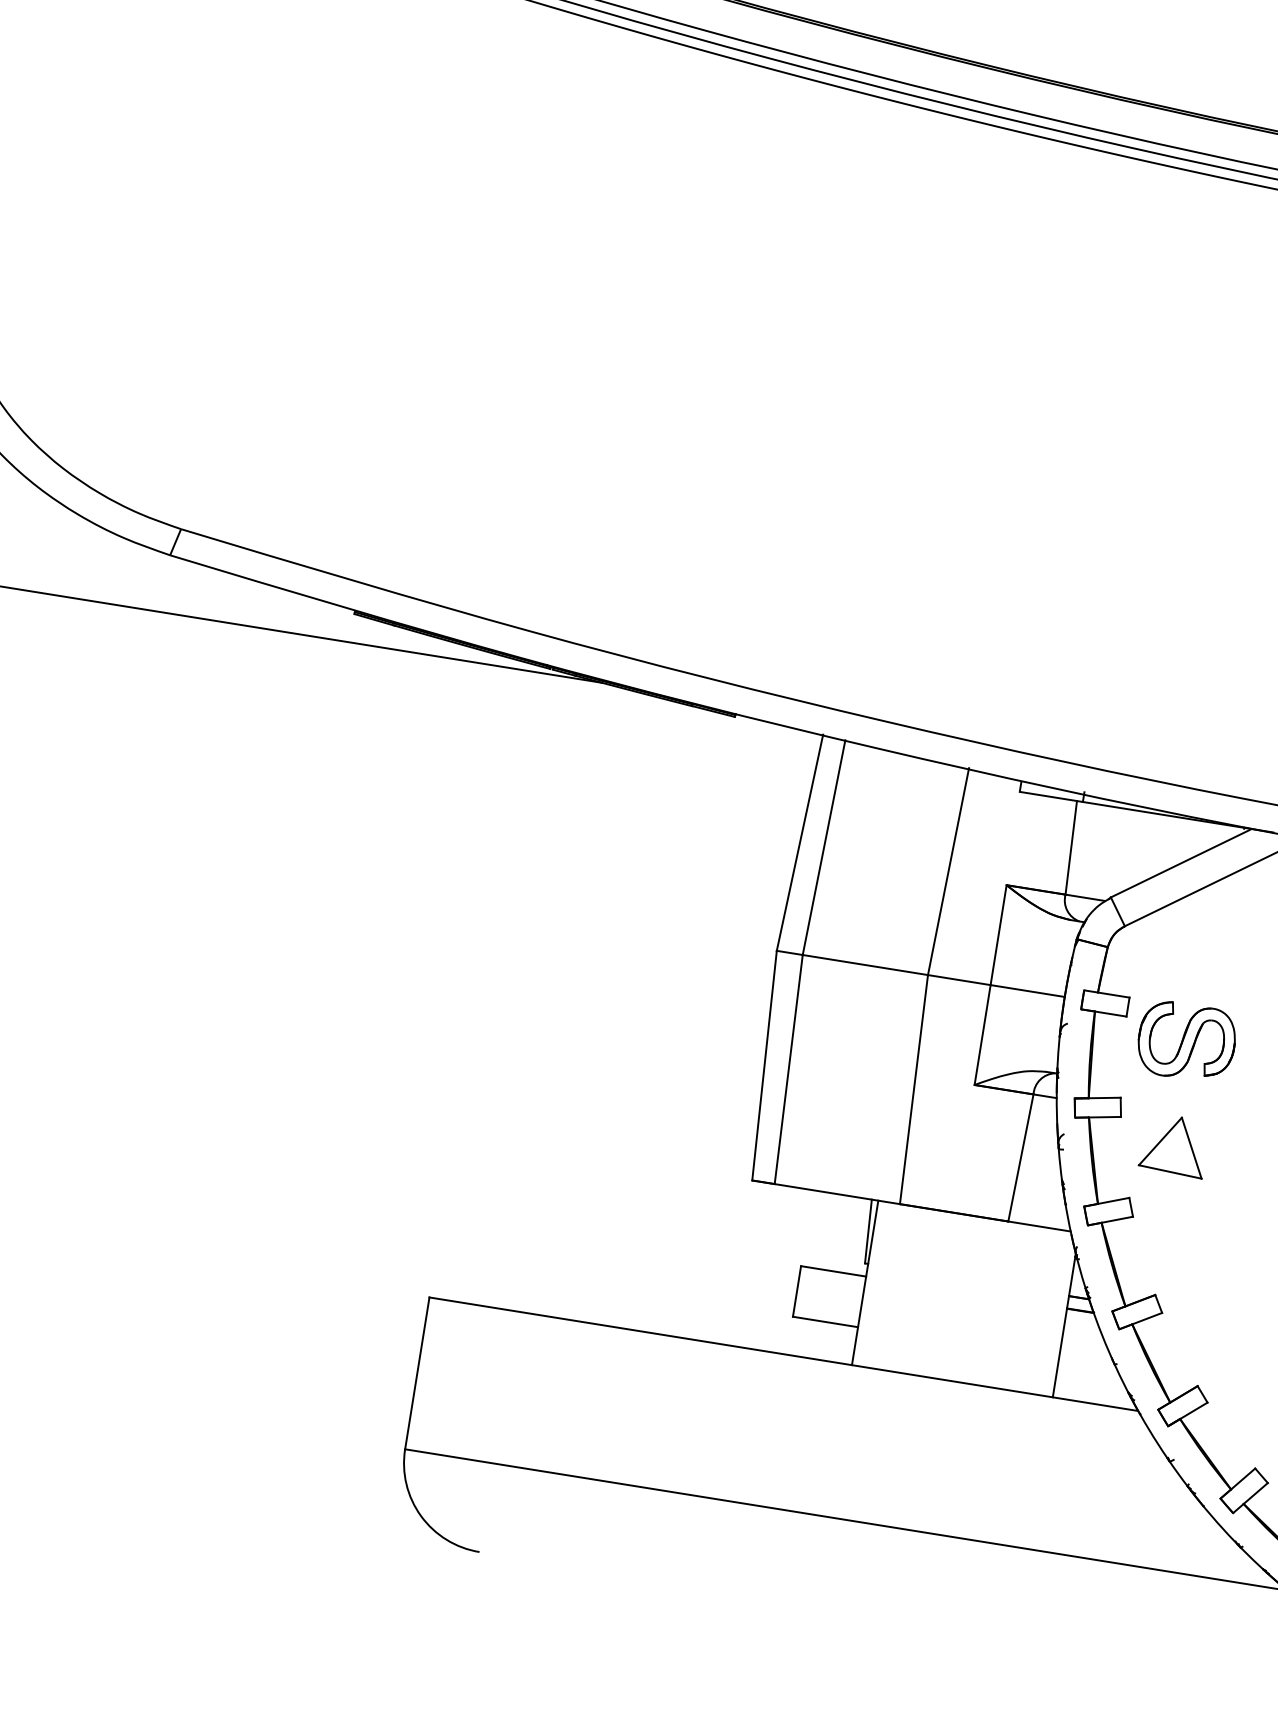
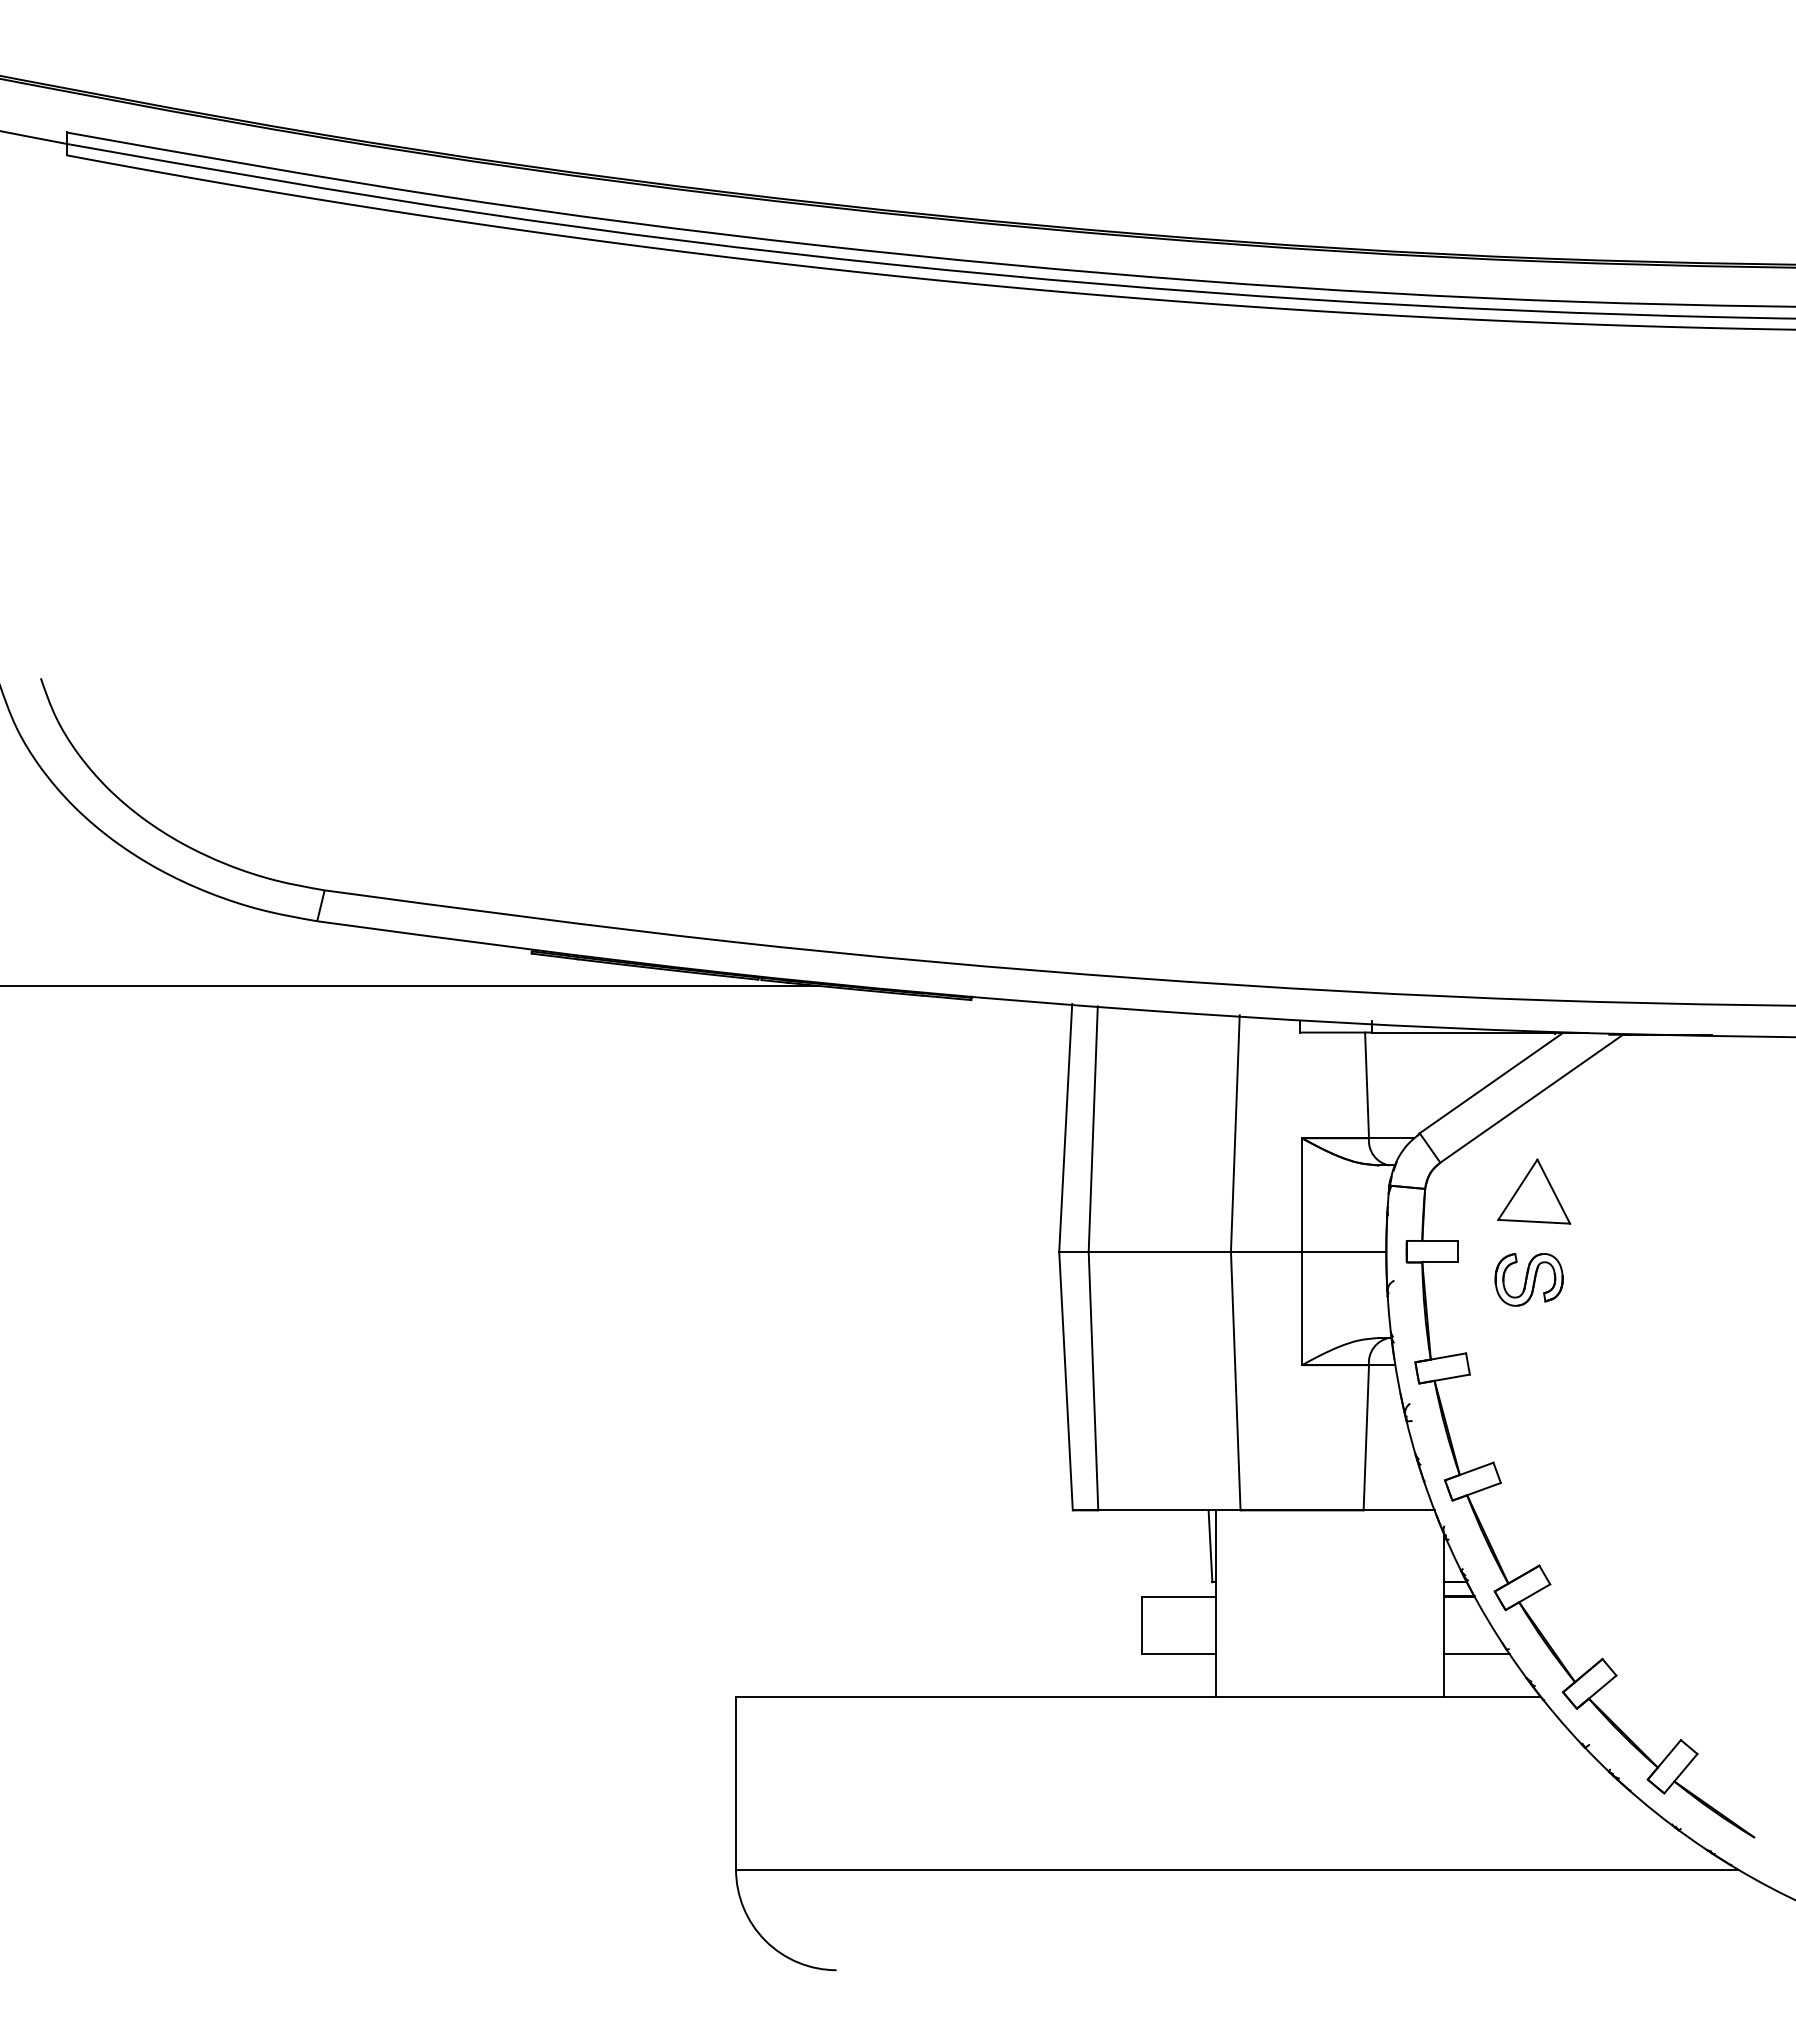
part: (1186, 1041) -> (1528, 1279), size x0.62
part: (1174, 1145) -> (1534, 1191), moved
line: (1087, 1364) -> (1476, 1654), added

